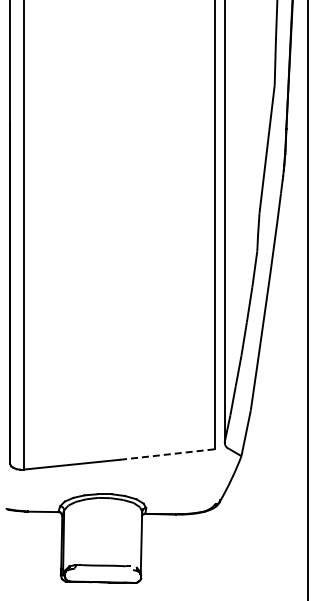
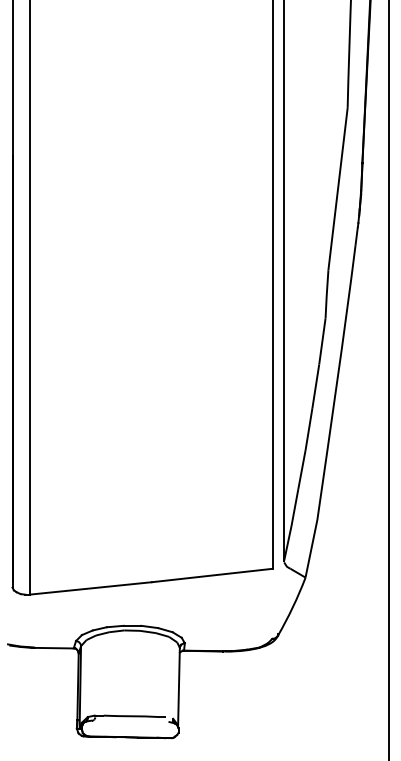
line: (167, 454) -> (211, 575), dashed -> solid

